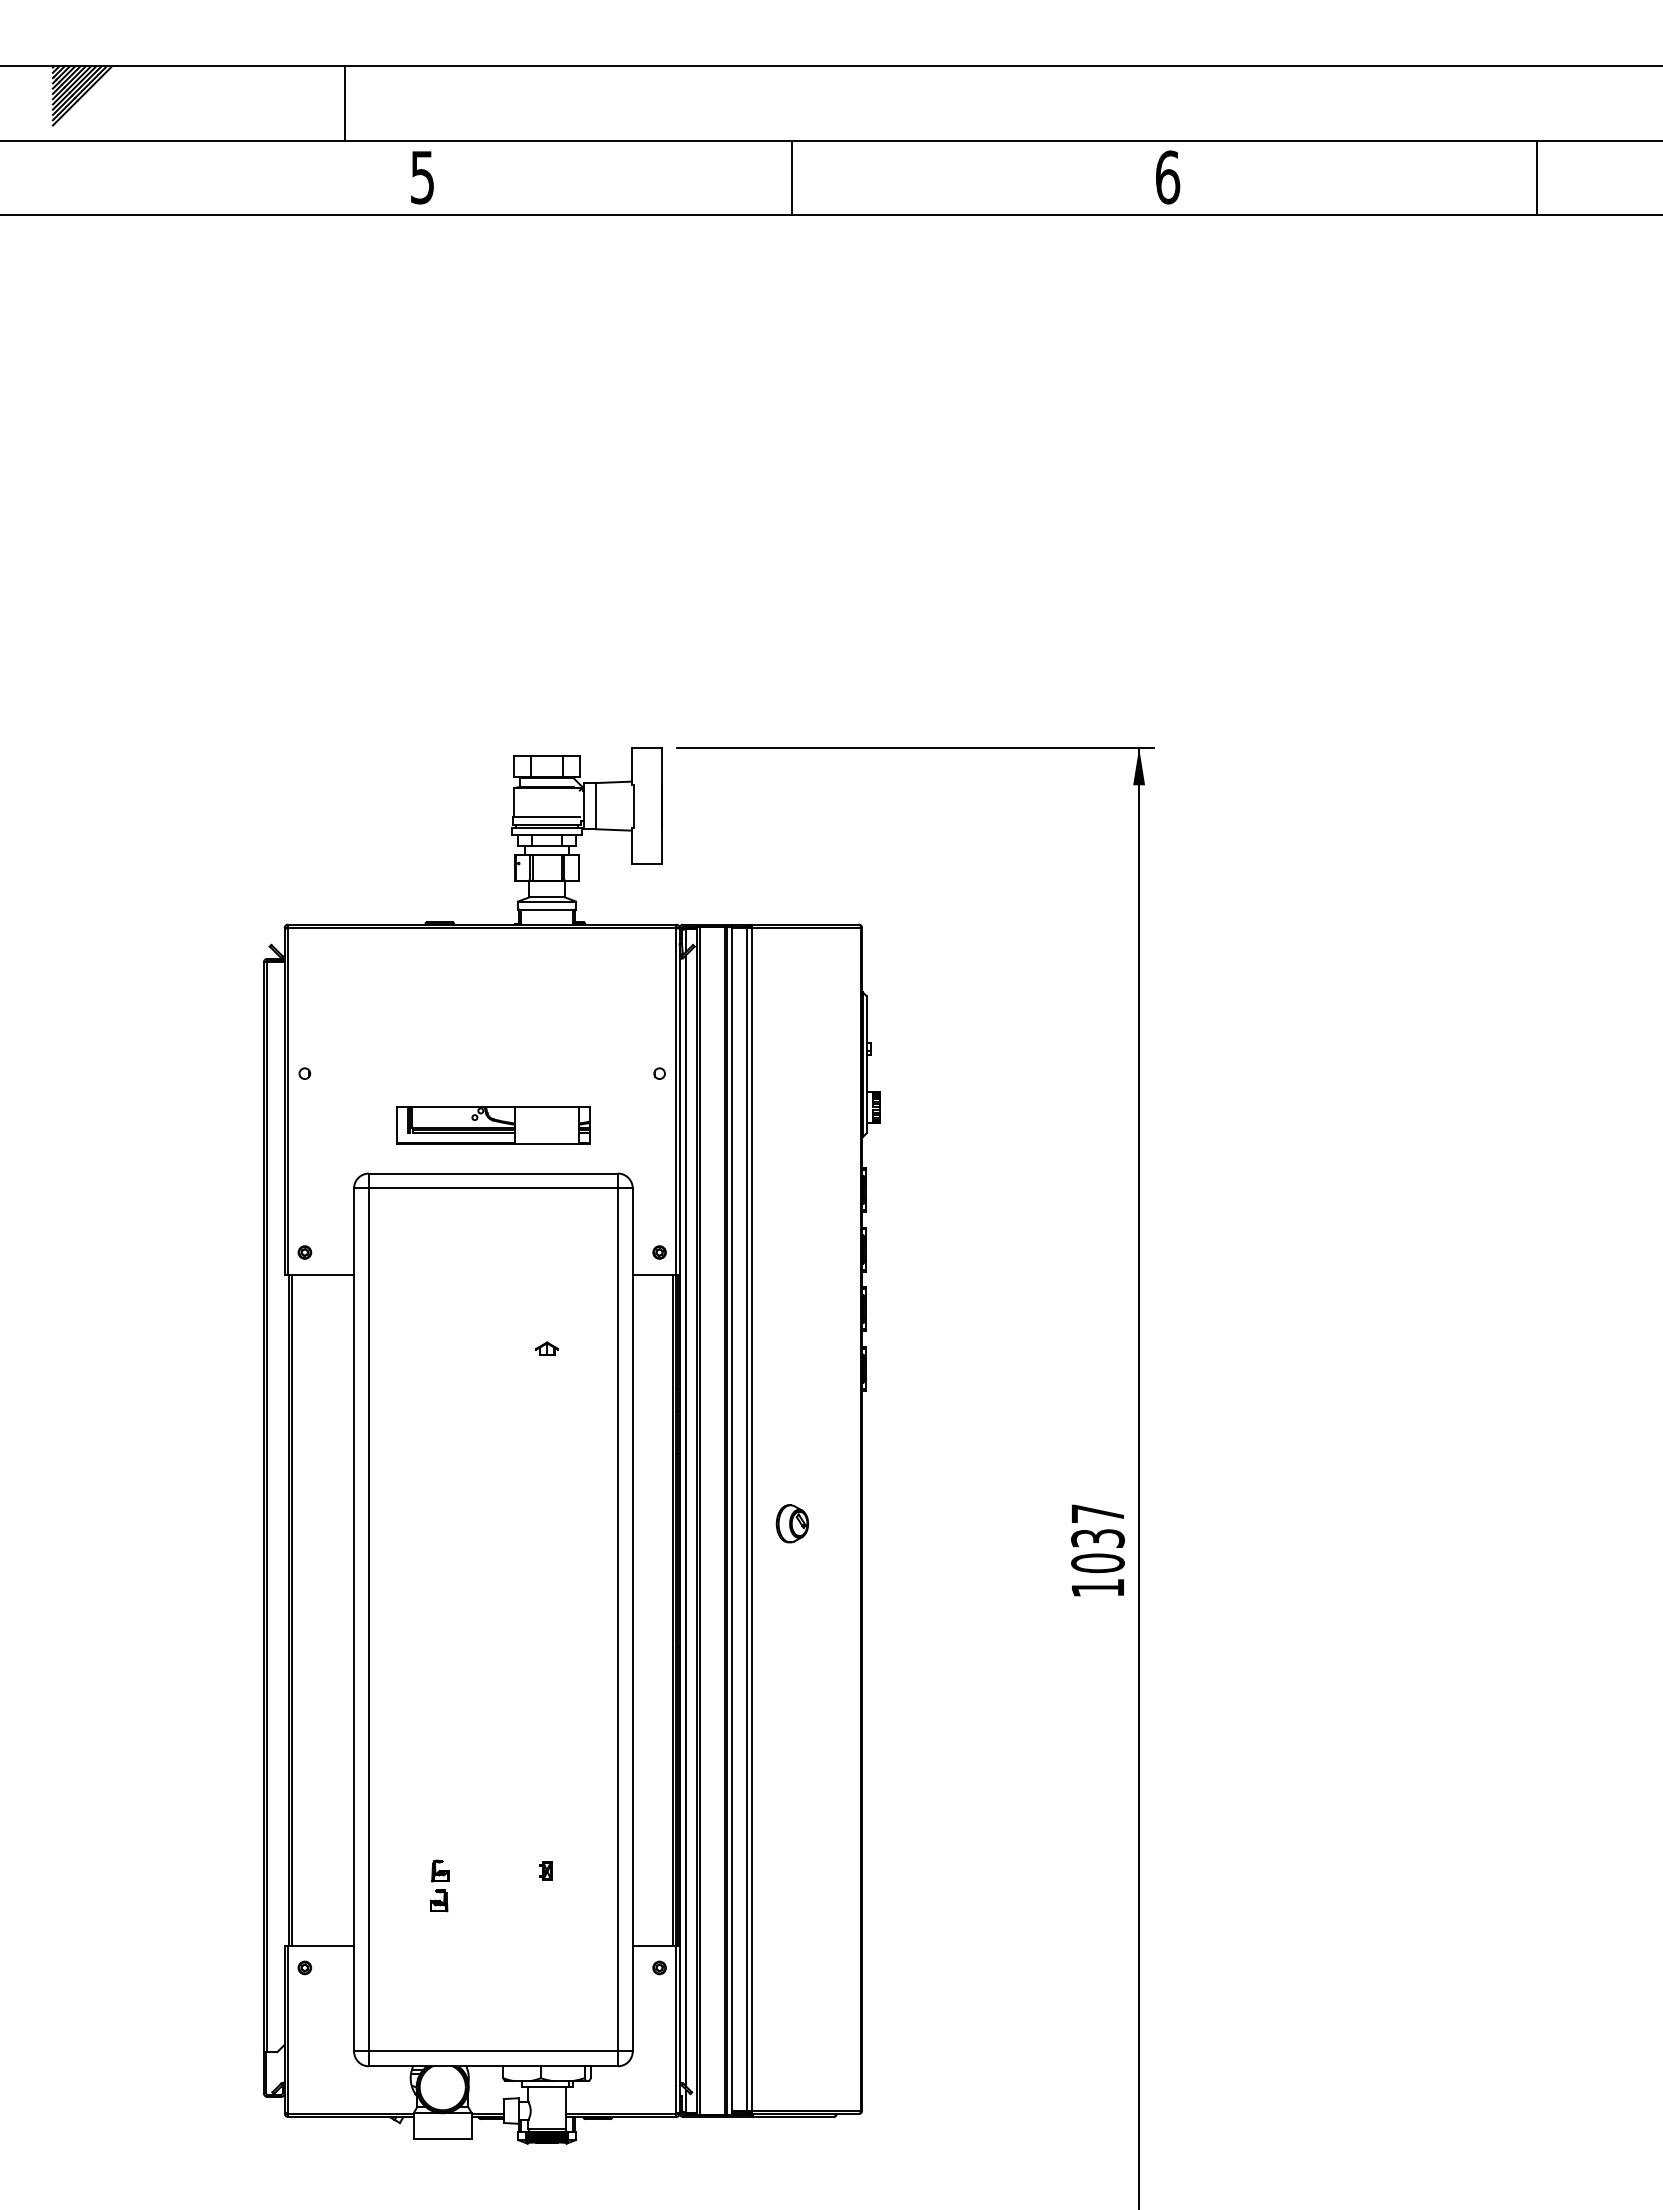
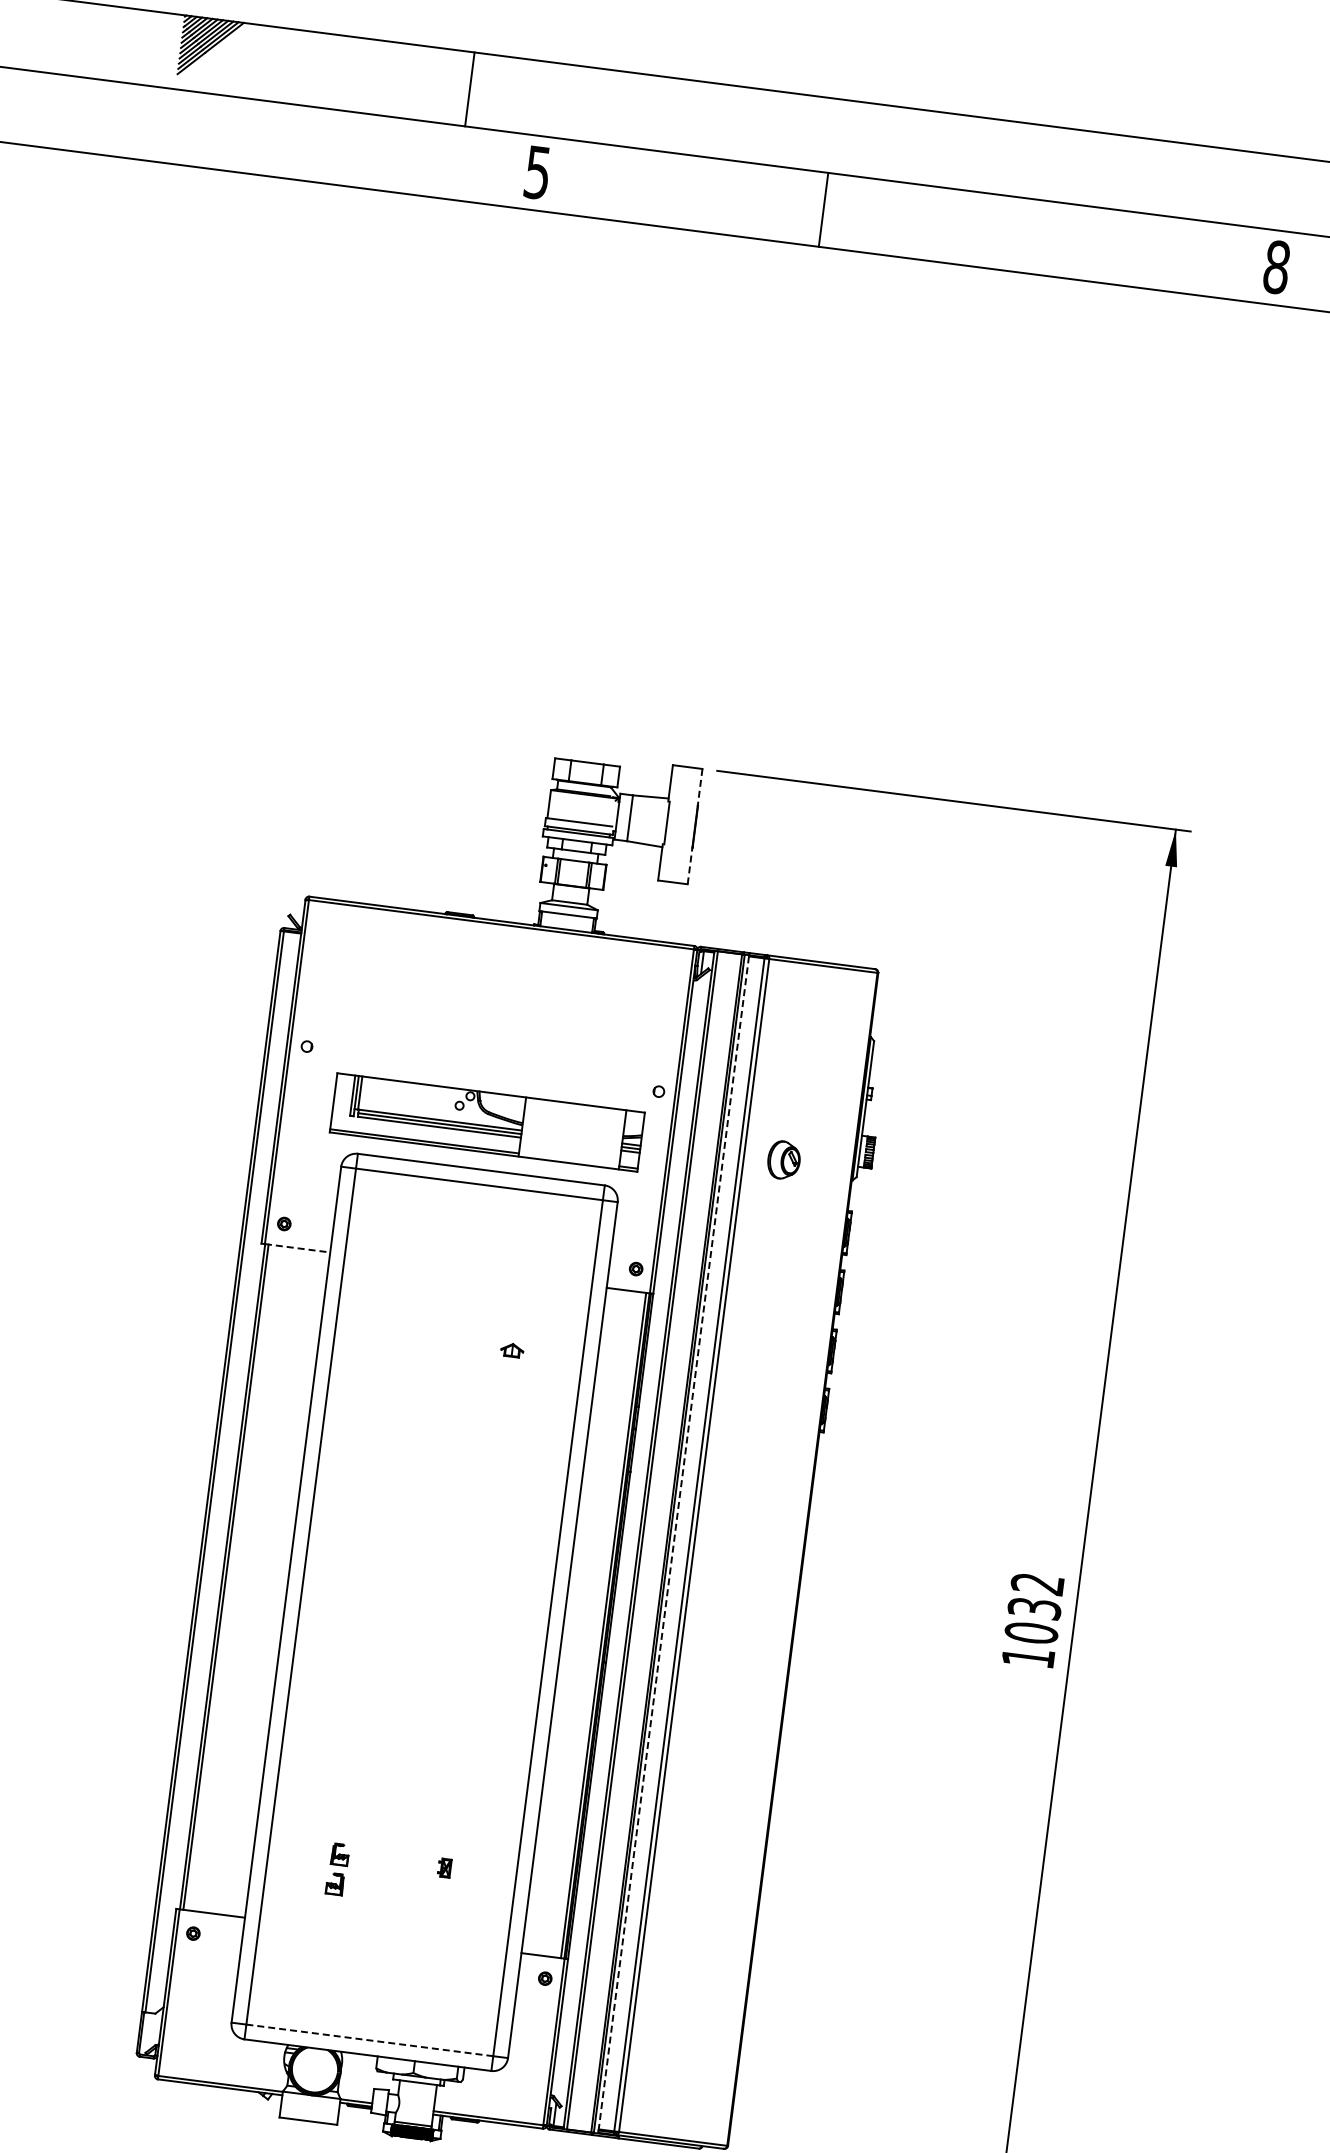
line: (791, 177) -> (823, 209), moved
text: (1167, 177) -> (1276, 267), 6 -> 8
line: (661, 766) -> (699, 787), solid -> dashed
line: (661, 845) -> (689, 865), solid -> dashed
part: (493, 1125) -> (487, 1121), size x1.6
line: (321, 1274) -> (298, 1247), solid -> dashed
text: (1097, 1513) -> (1037, 1583), 1037 -> 1032
line: (731, 1519) -> (673, 1543), solid -> dashed
line: (686, 1520) -> (628, 1538), removed
part: (792, 1523) -> (784, 1159), moved
line: (493, 2051) -> (369, 2040), solid -> dashed

